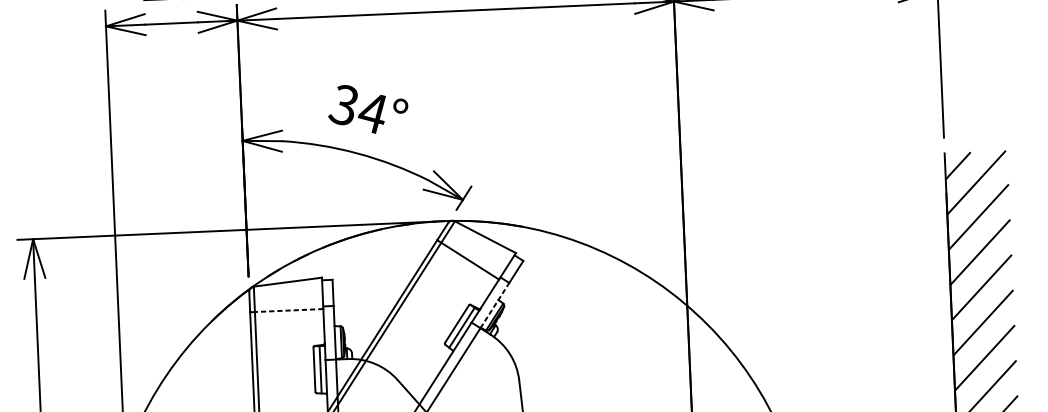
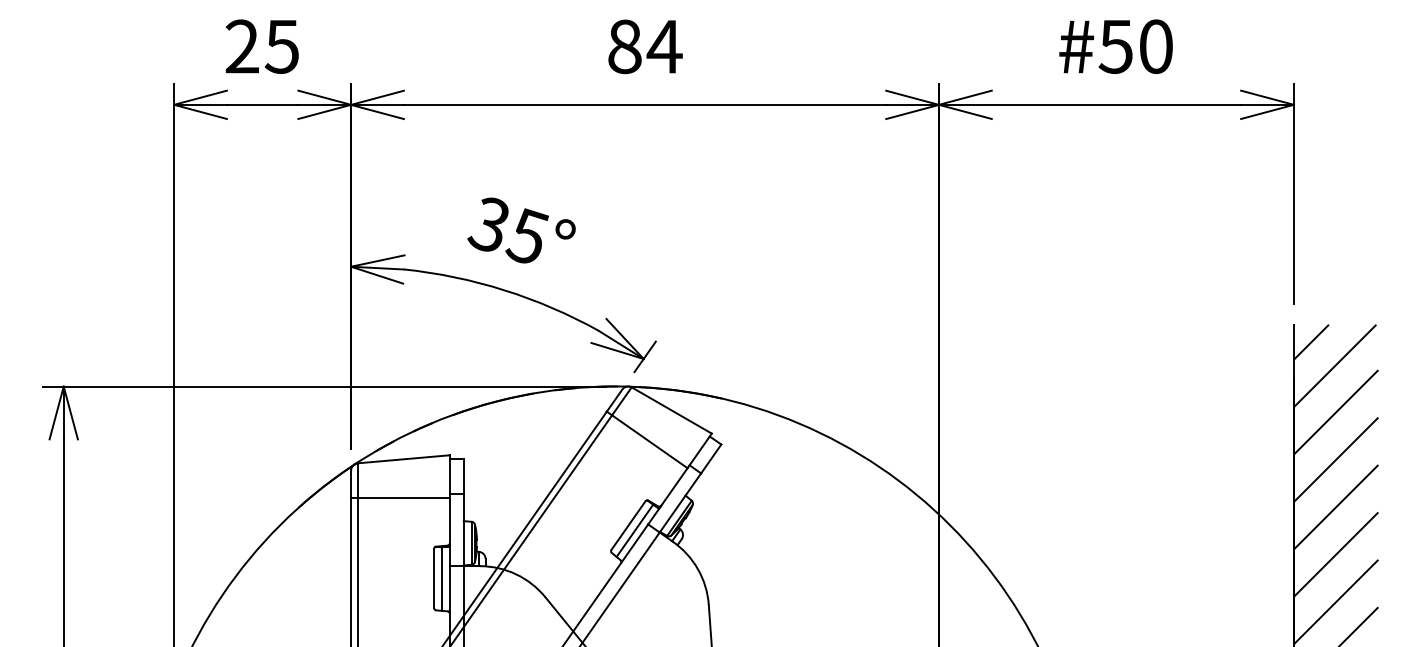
text: (371, 112) -> (526, 236), 34° -> 35°
line: (494, 305) -> (680, 502), dashed -> solid
line: (289, 310) -> (403, 497), dashed -> solid

